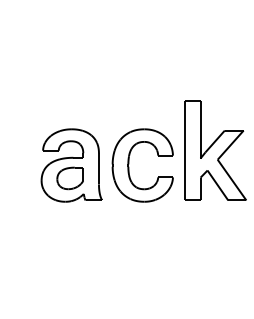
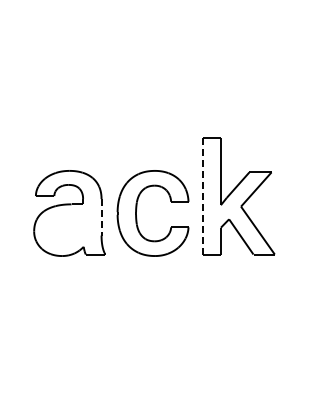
line: (184, 150) -> (202, 195), solid -> dashed
line: (98, 168) -> (101, 217), solid -> dashed
part: (69, 178) -> (67, 228), removed

